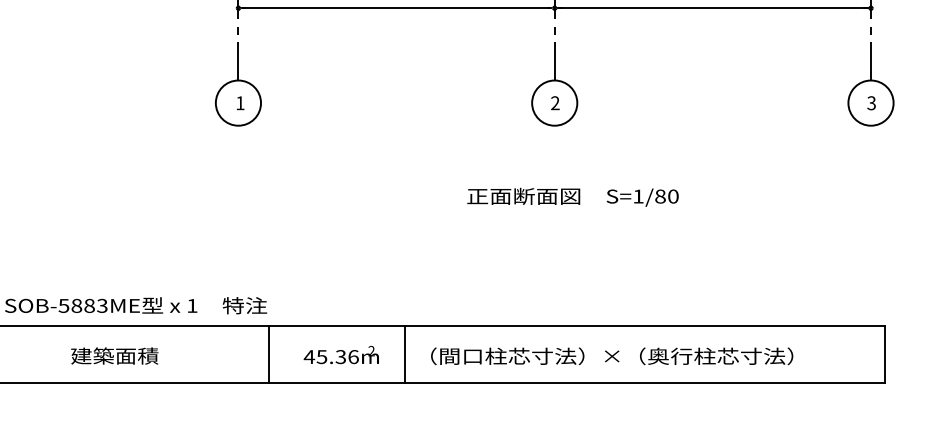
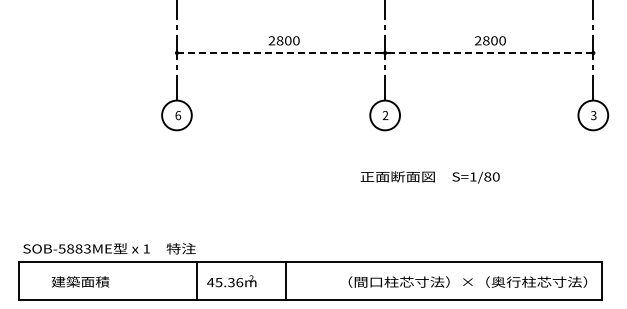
line: (395, 8) -> (280, 53), solid -> dashed
line: (713, 8) -> (489, 53), solid -> dashed
text: (240, 103) -> (178, 115), 1 -> 6
text: (571, 197) -> (429, 177), moved
text: (114, 355) -> (80, 281), moved
text: (341, 355) -> (231, 281), moved
text: (611, 355) -> (467, 281), moved

